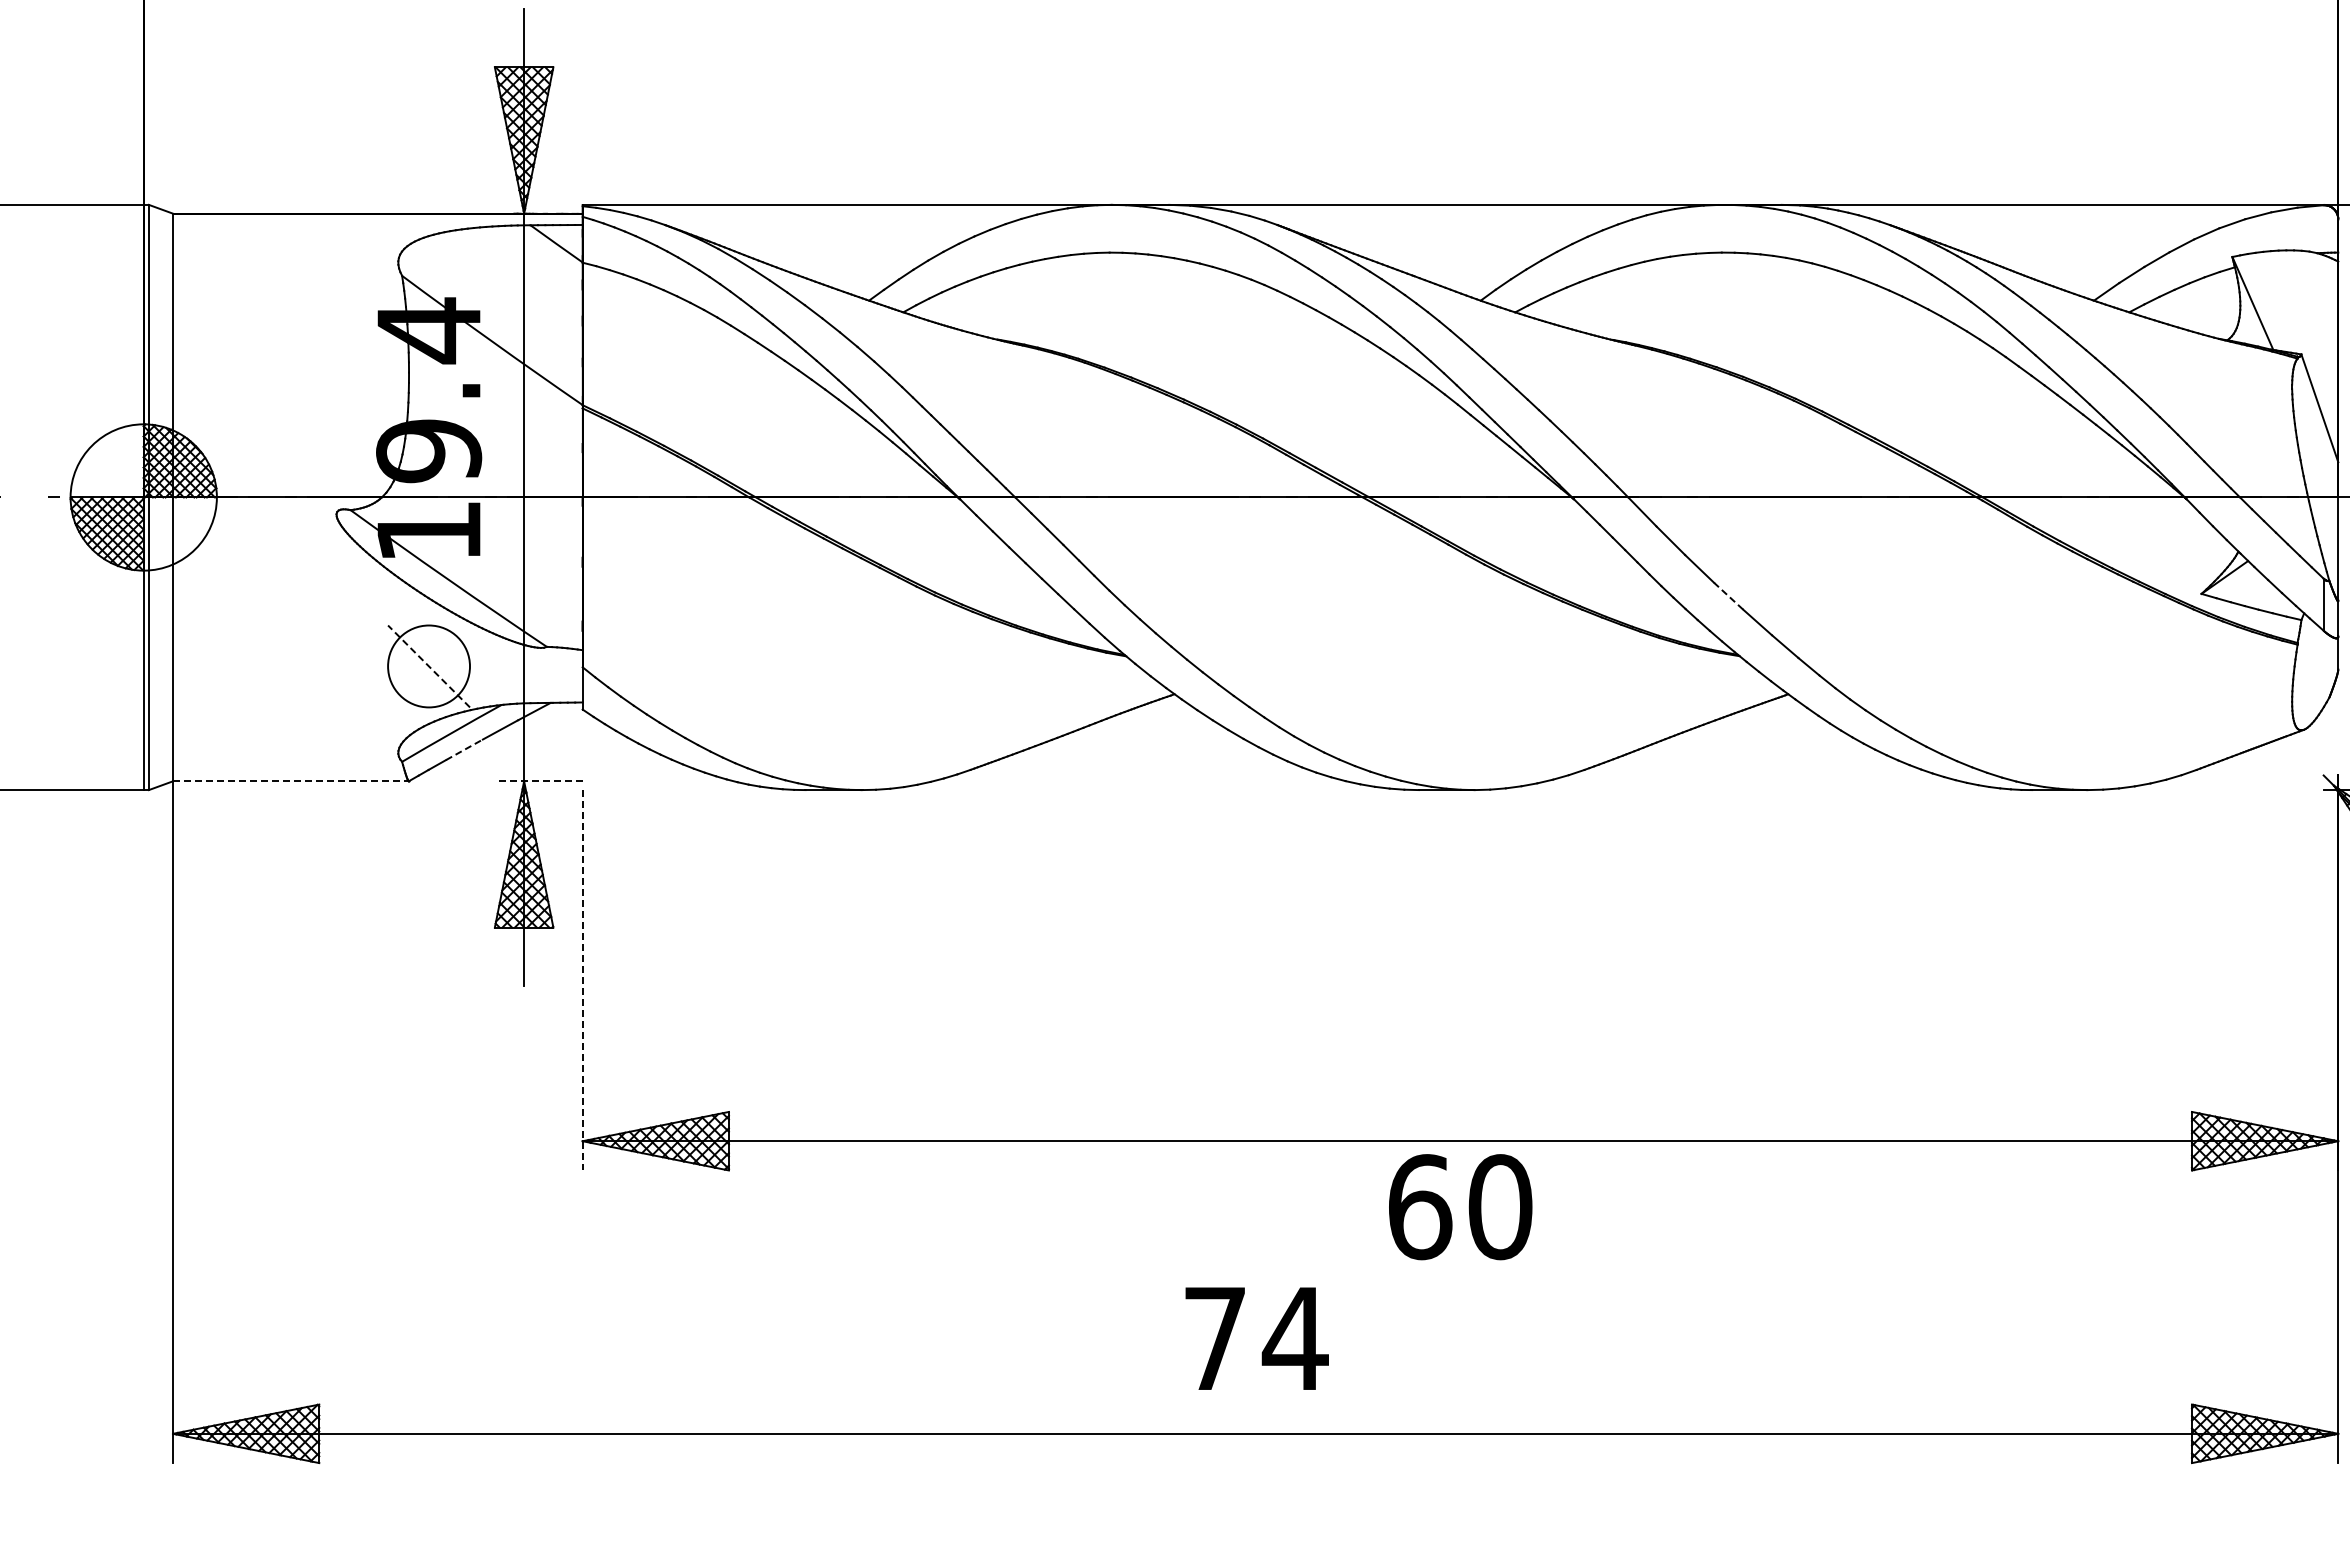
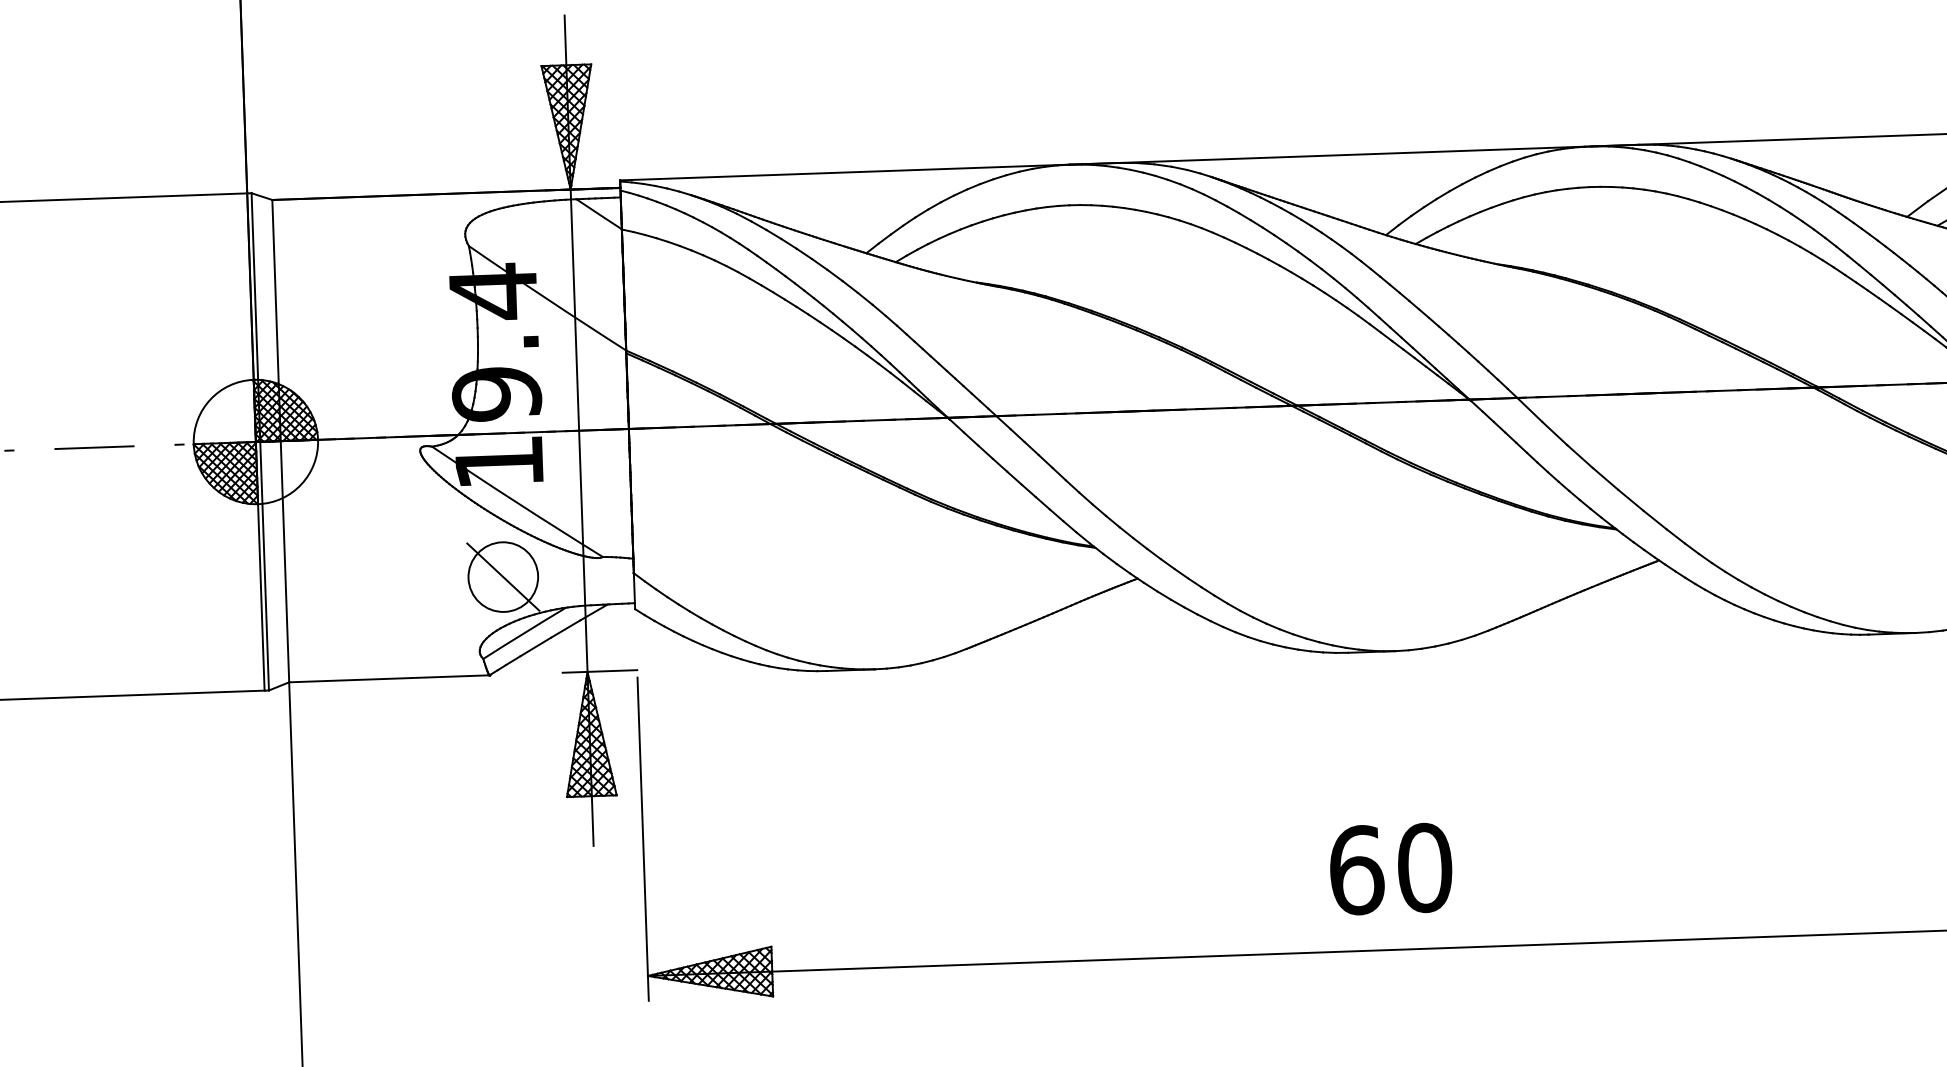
line: (1728, 596) -> (1605, 479), dashed -> solid
line: (429, 666) -> (503, 577), dashed -> solid
line: (464, 749) -> (535, 646), dashed -> solid
line: (290, 781) -> (389, 678), dashed -> solid
line: (538, 781) -> (599, 671), dashed -> solid
line: (582, 980) -> (643, 839), dashed -> solid
text: (1460, 1207) -> (1391, 869), moved

